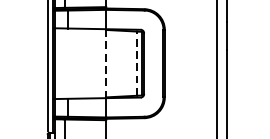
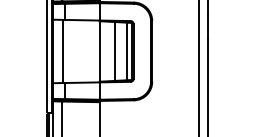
line: (64, 63) -> (62, 51), added
line: (106, 63) -> (99, 51), dashed -> solid
line: (122, 63) -> (114, 51), added
line: (137, 63) -> (127, 51), dashed -> solid

